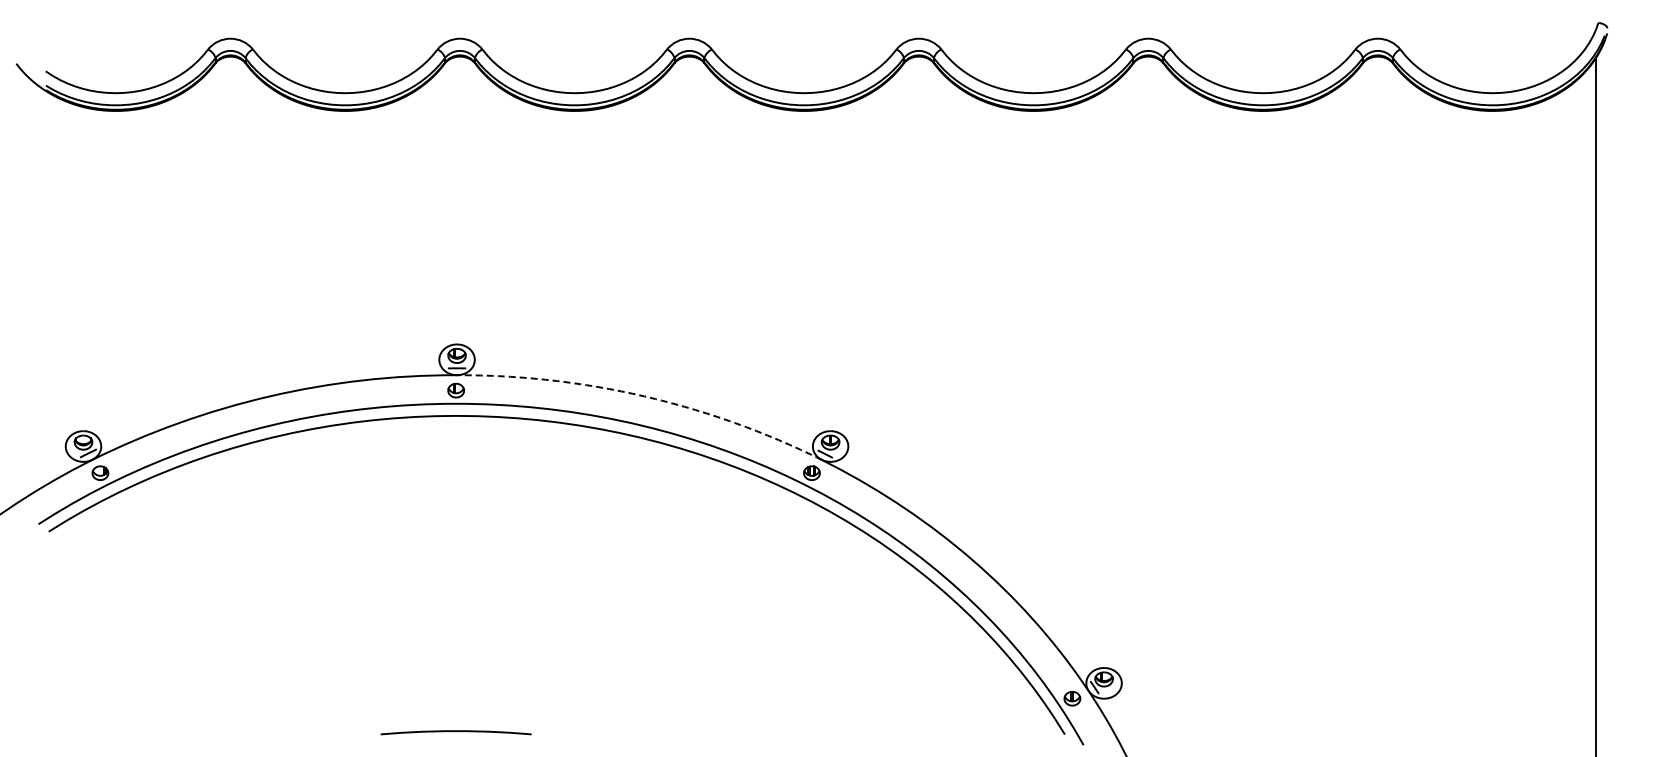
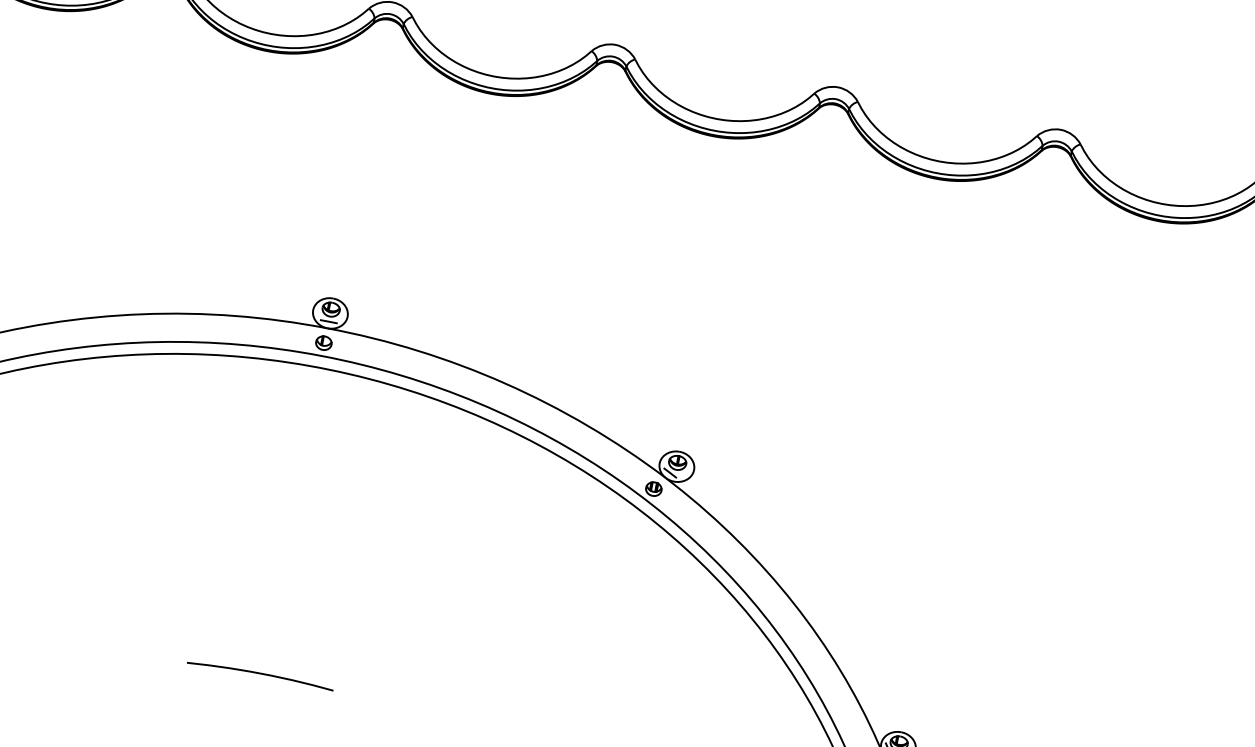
arc: (644, 396) -> (505, 383), dashed -> solid

